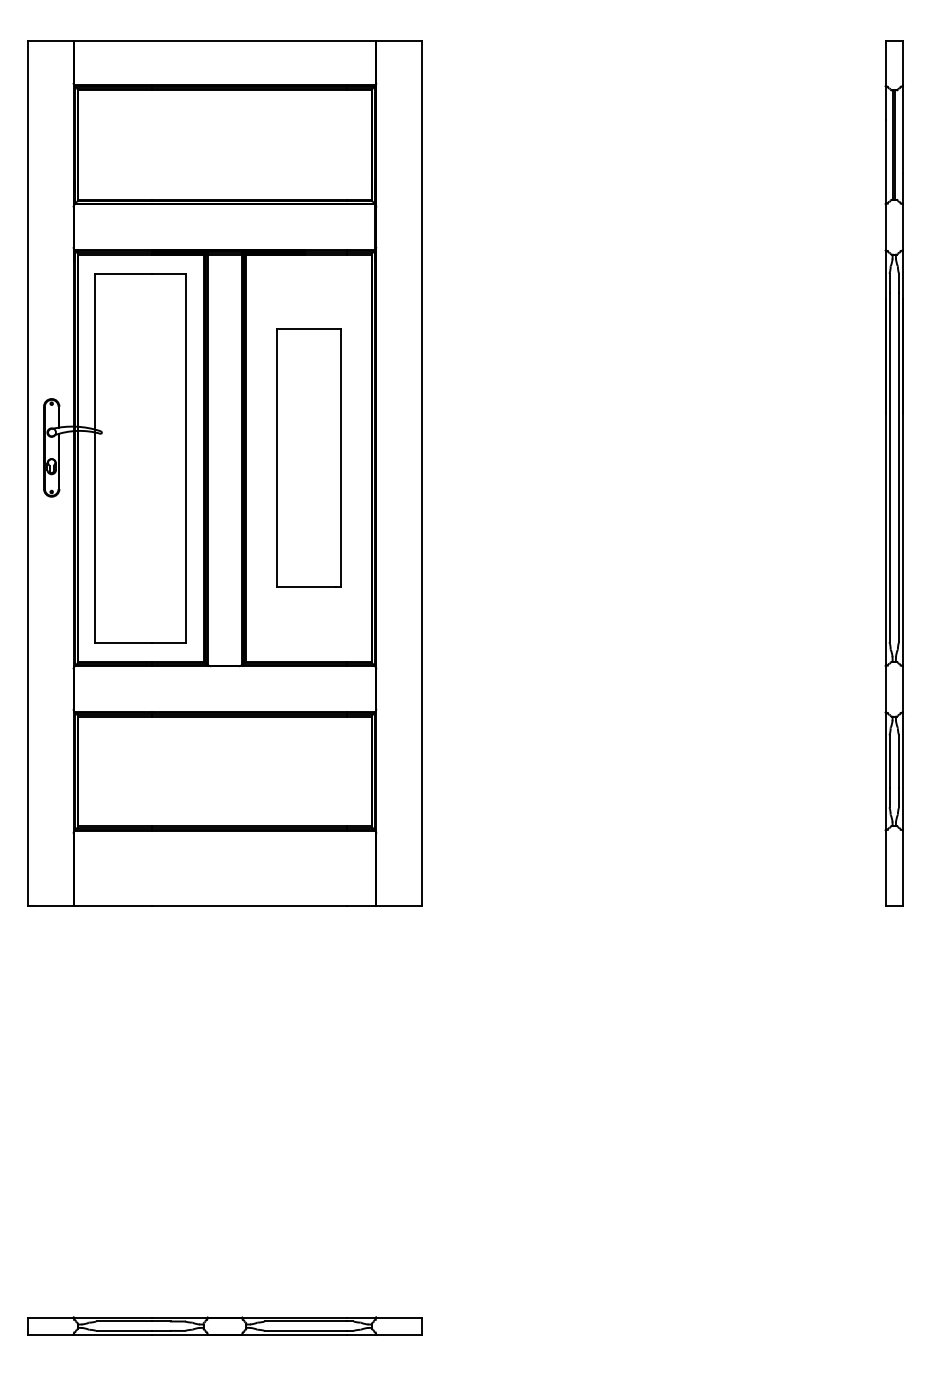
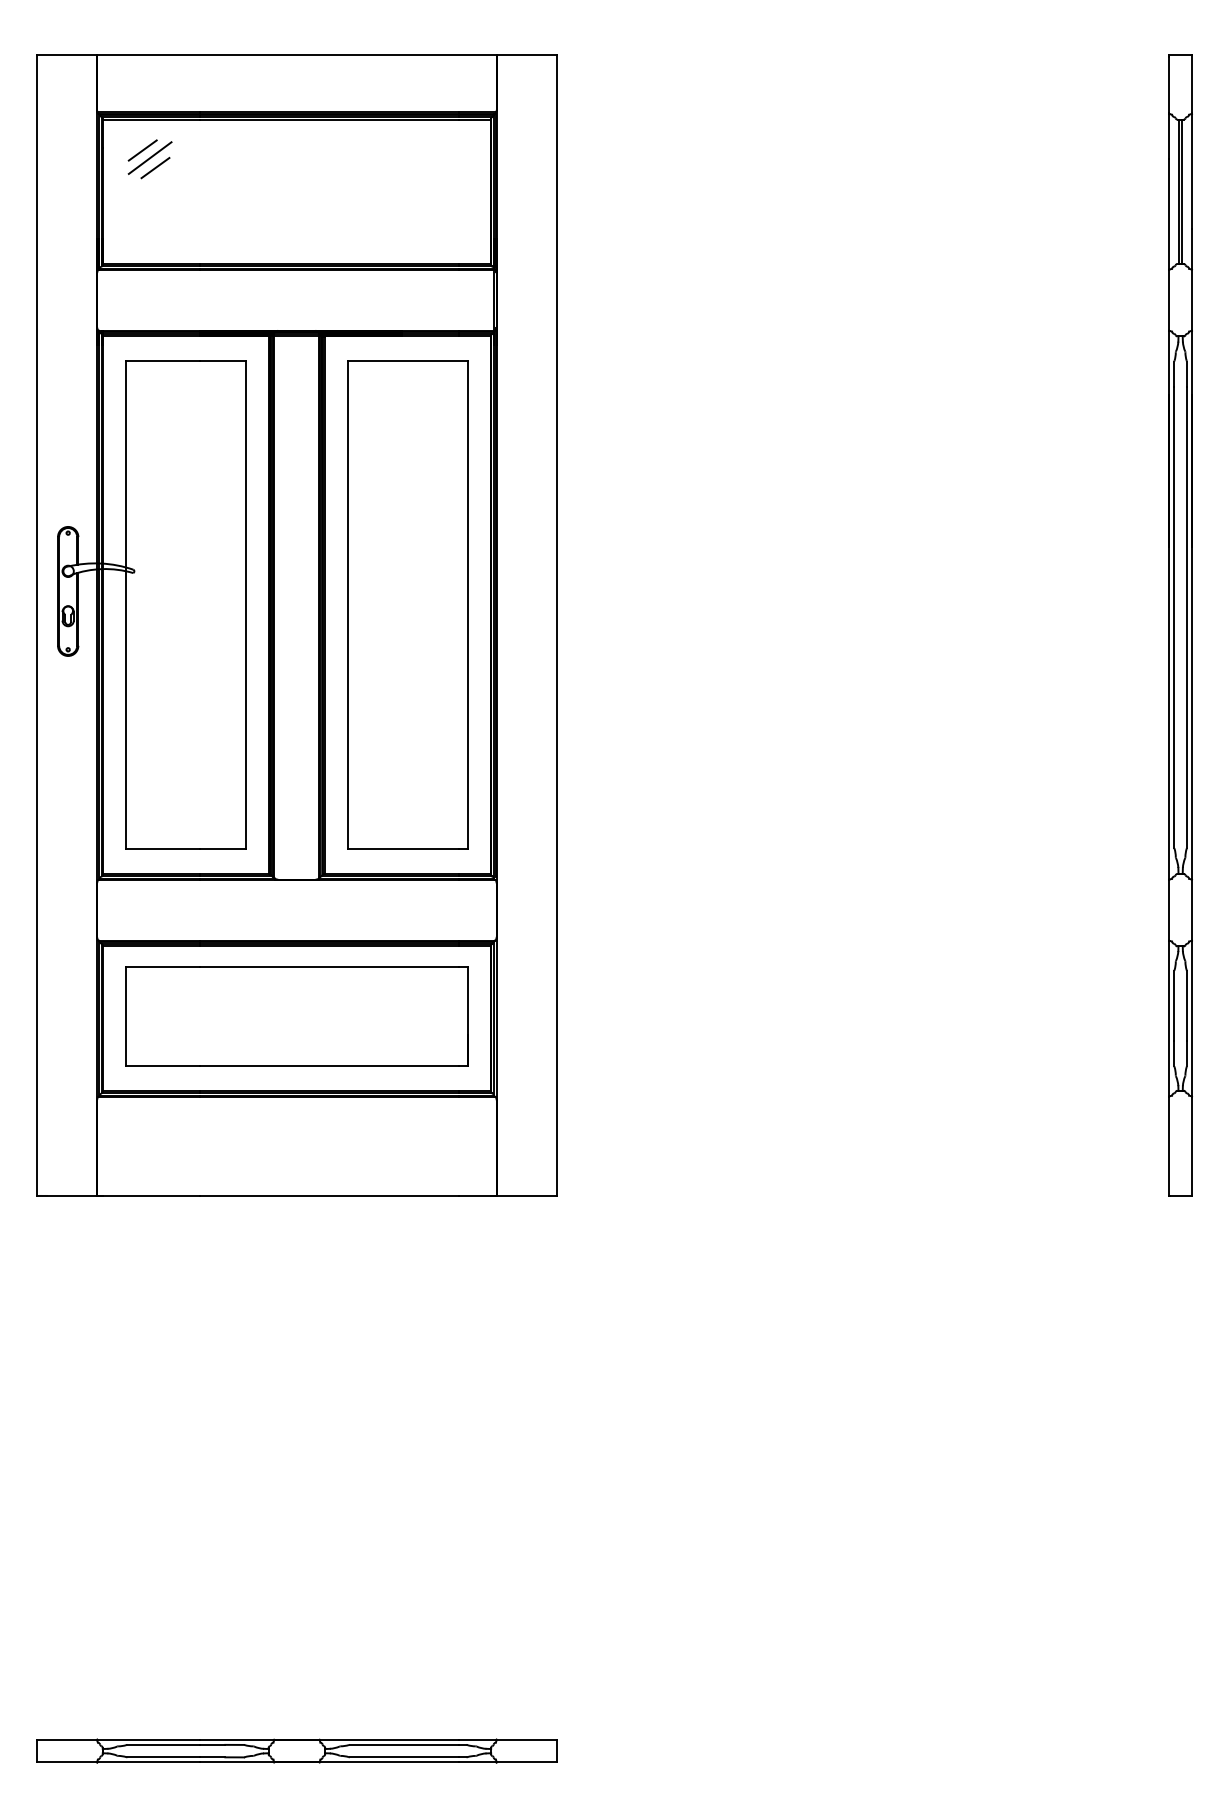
line: (108, 113) -> (142, 150), added
line: (113, 119) -> (149, 157), added
line: (117, 126) -> (155, 167), added
part: (308, 457) -> (407, 604), size x1.43
part: (224, 769) -> (296, 1016), added

